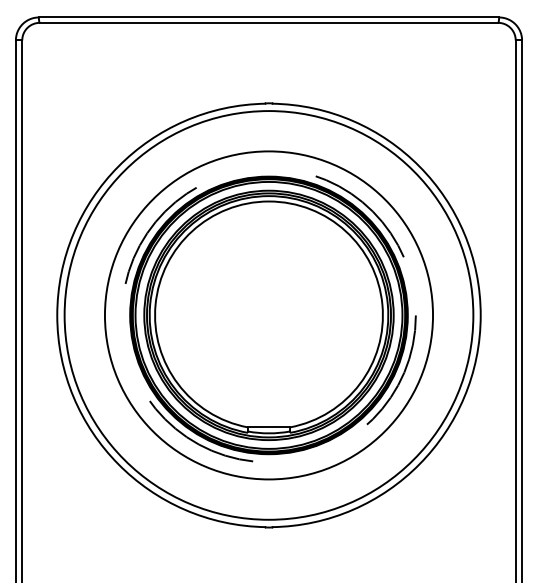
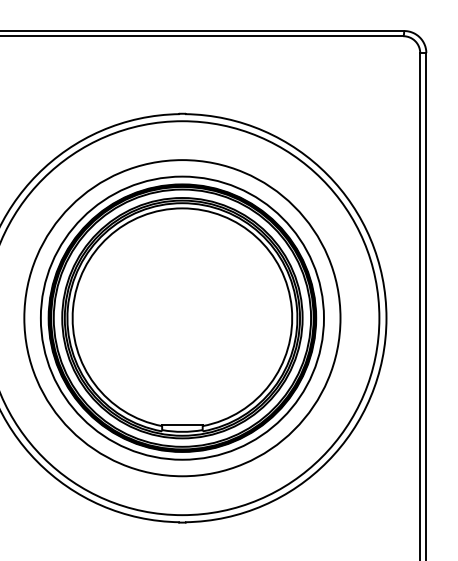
circle: (268, 315) -> (181, 318), dashed -> solid

